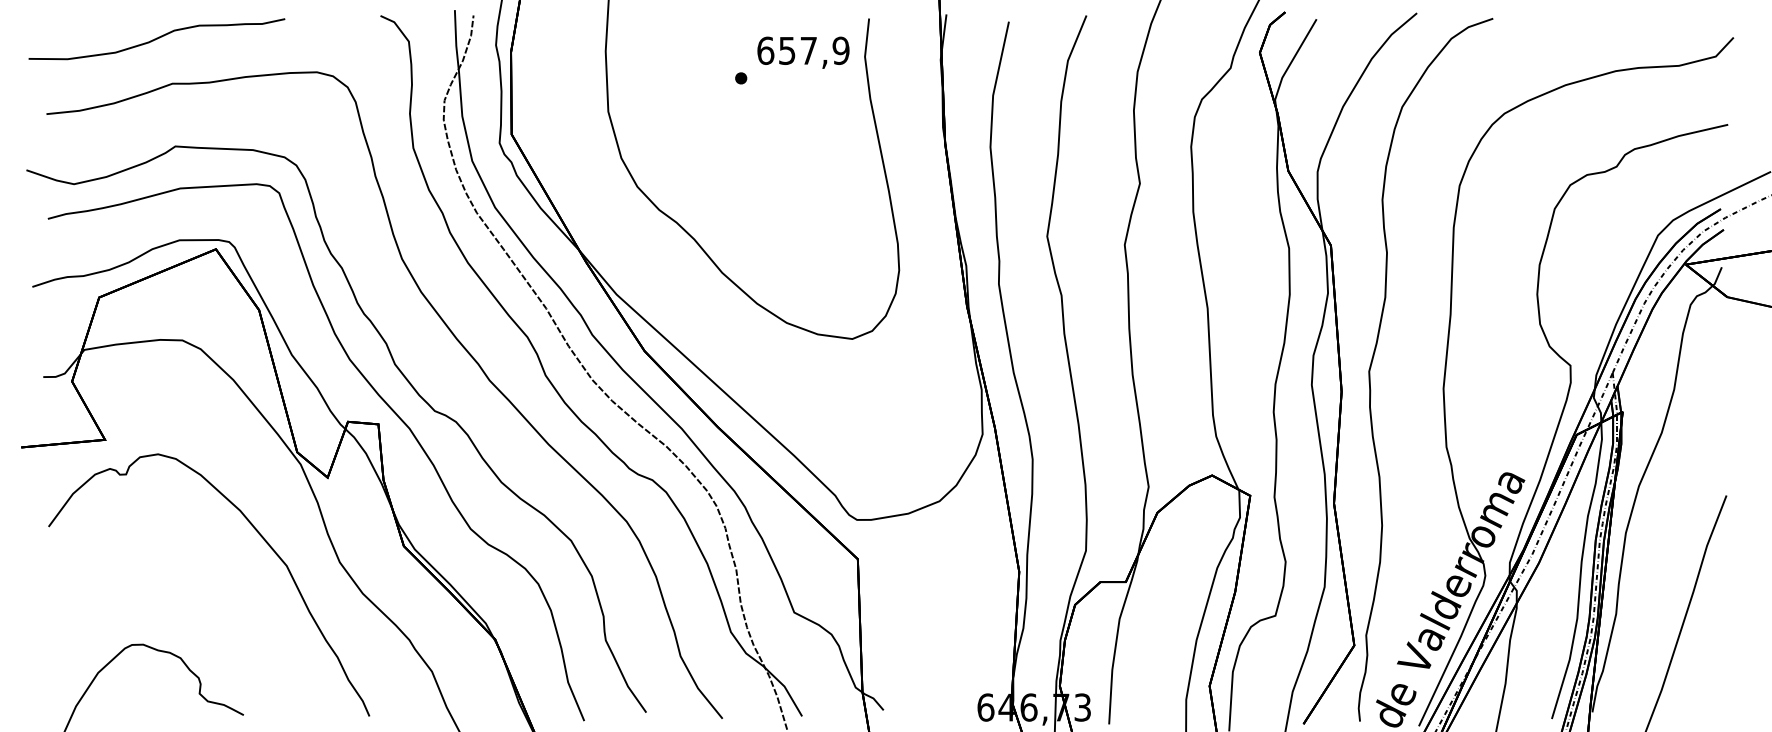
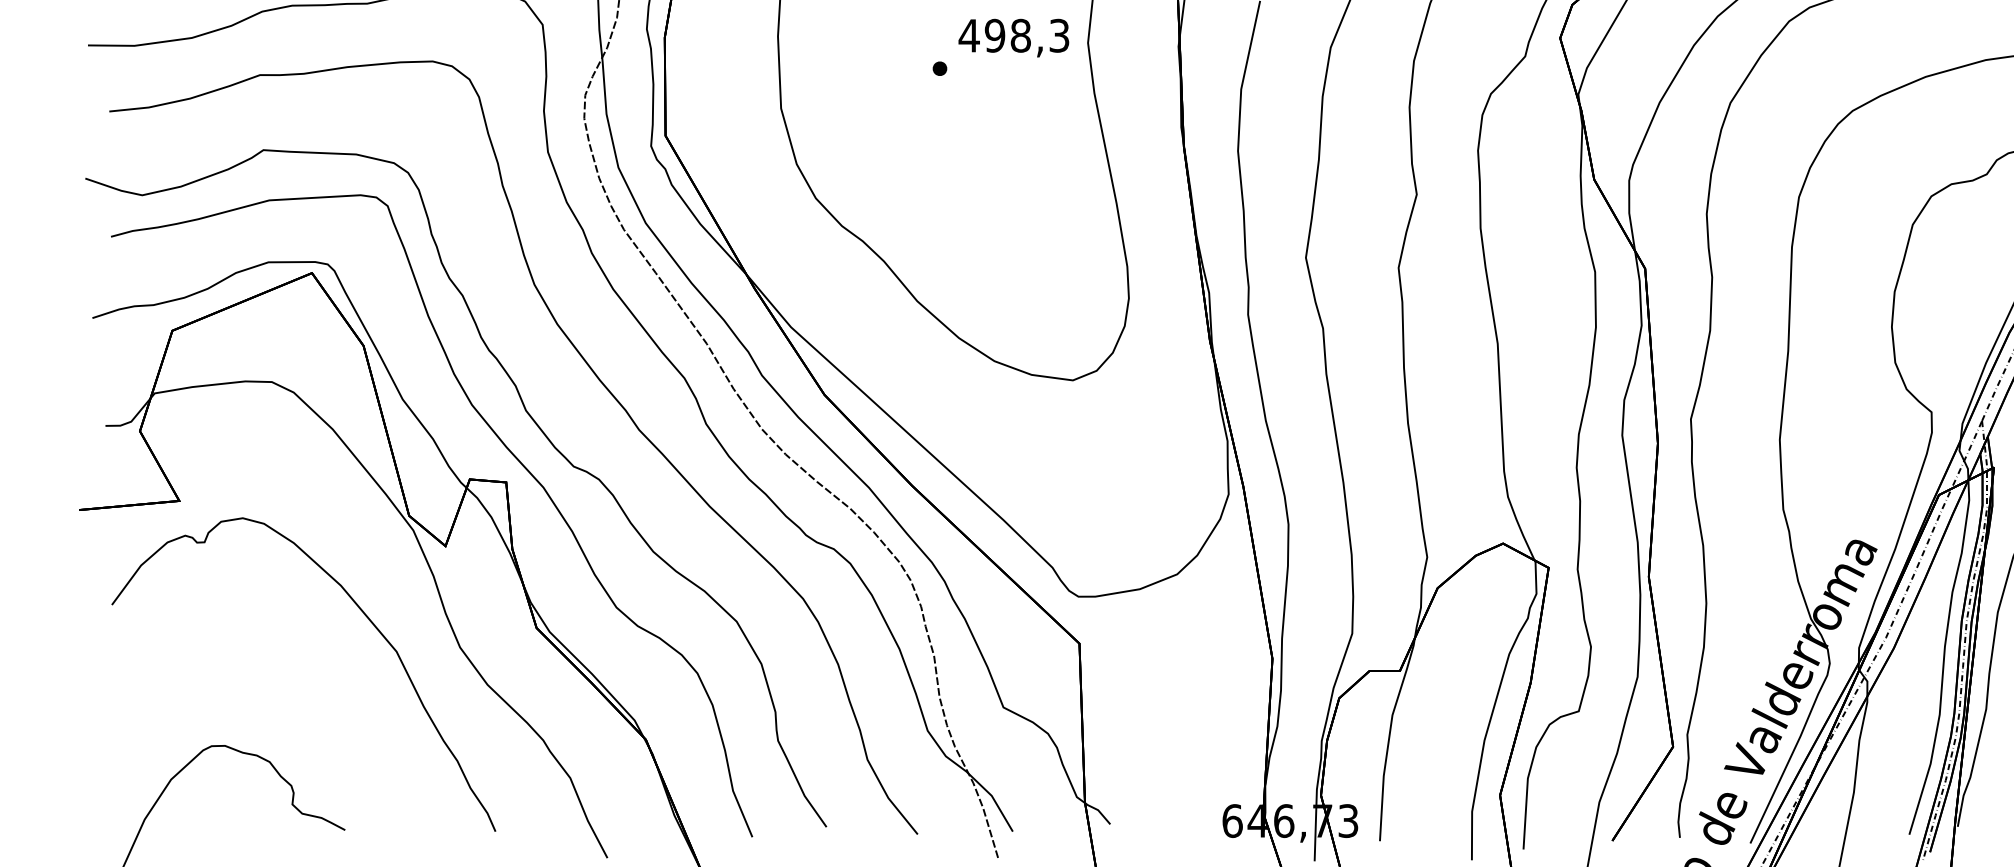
text: (802, 50) -> (1013, 35), 657,9 -> 498,3

